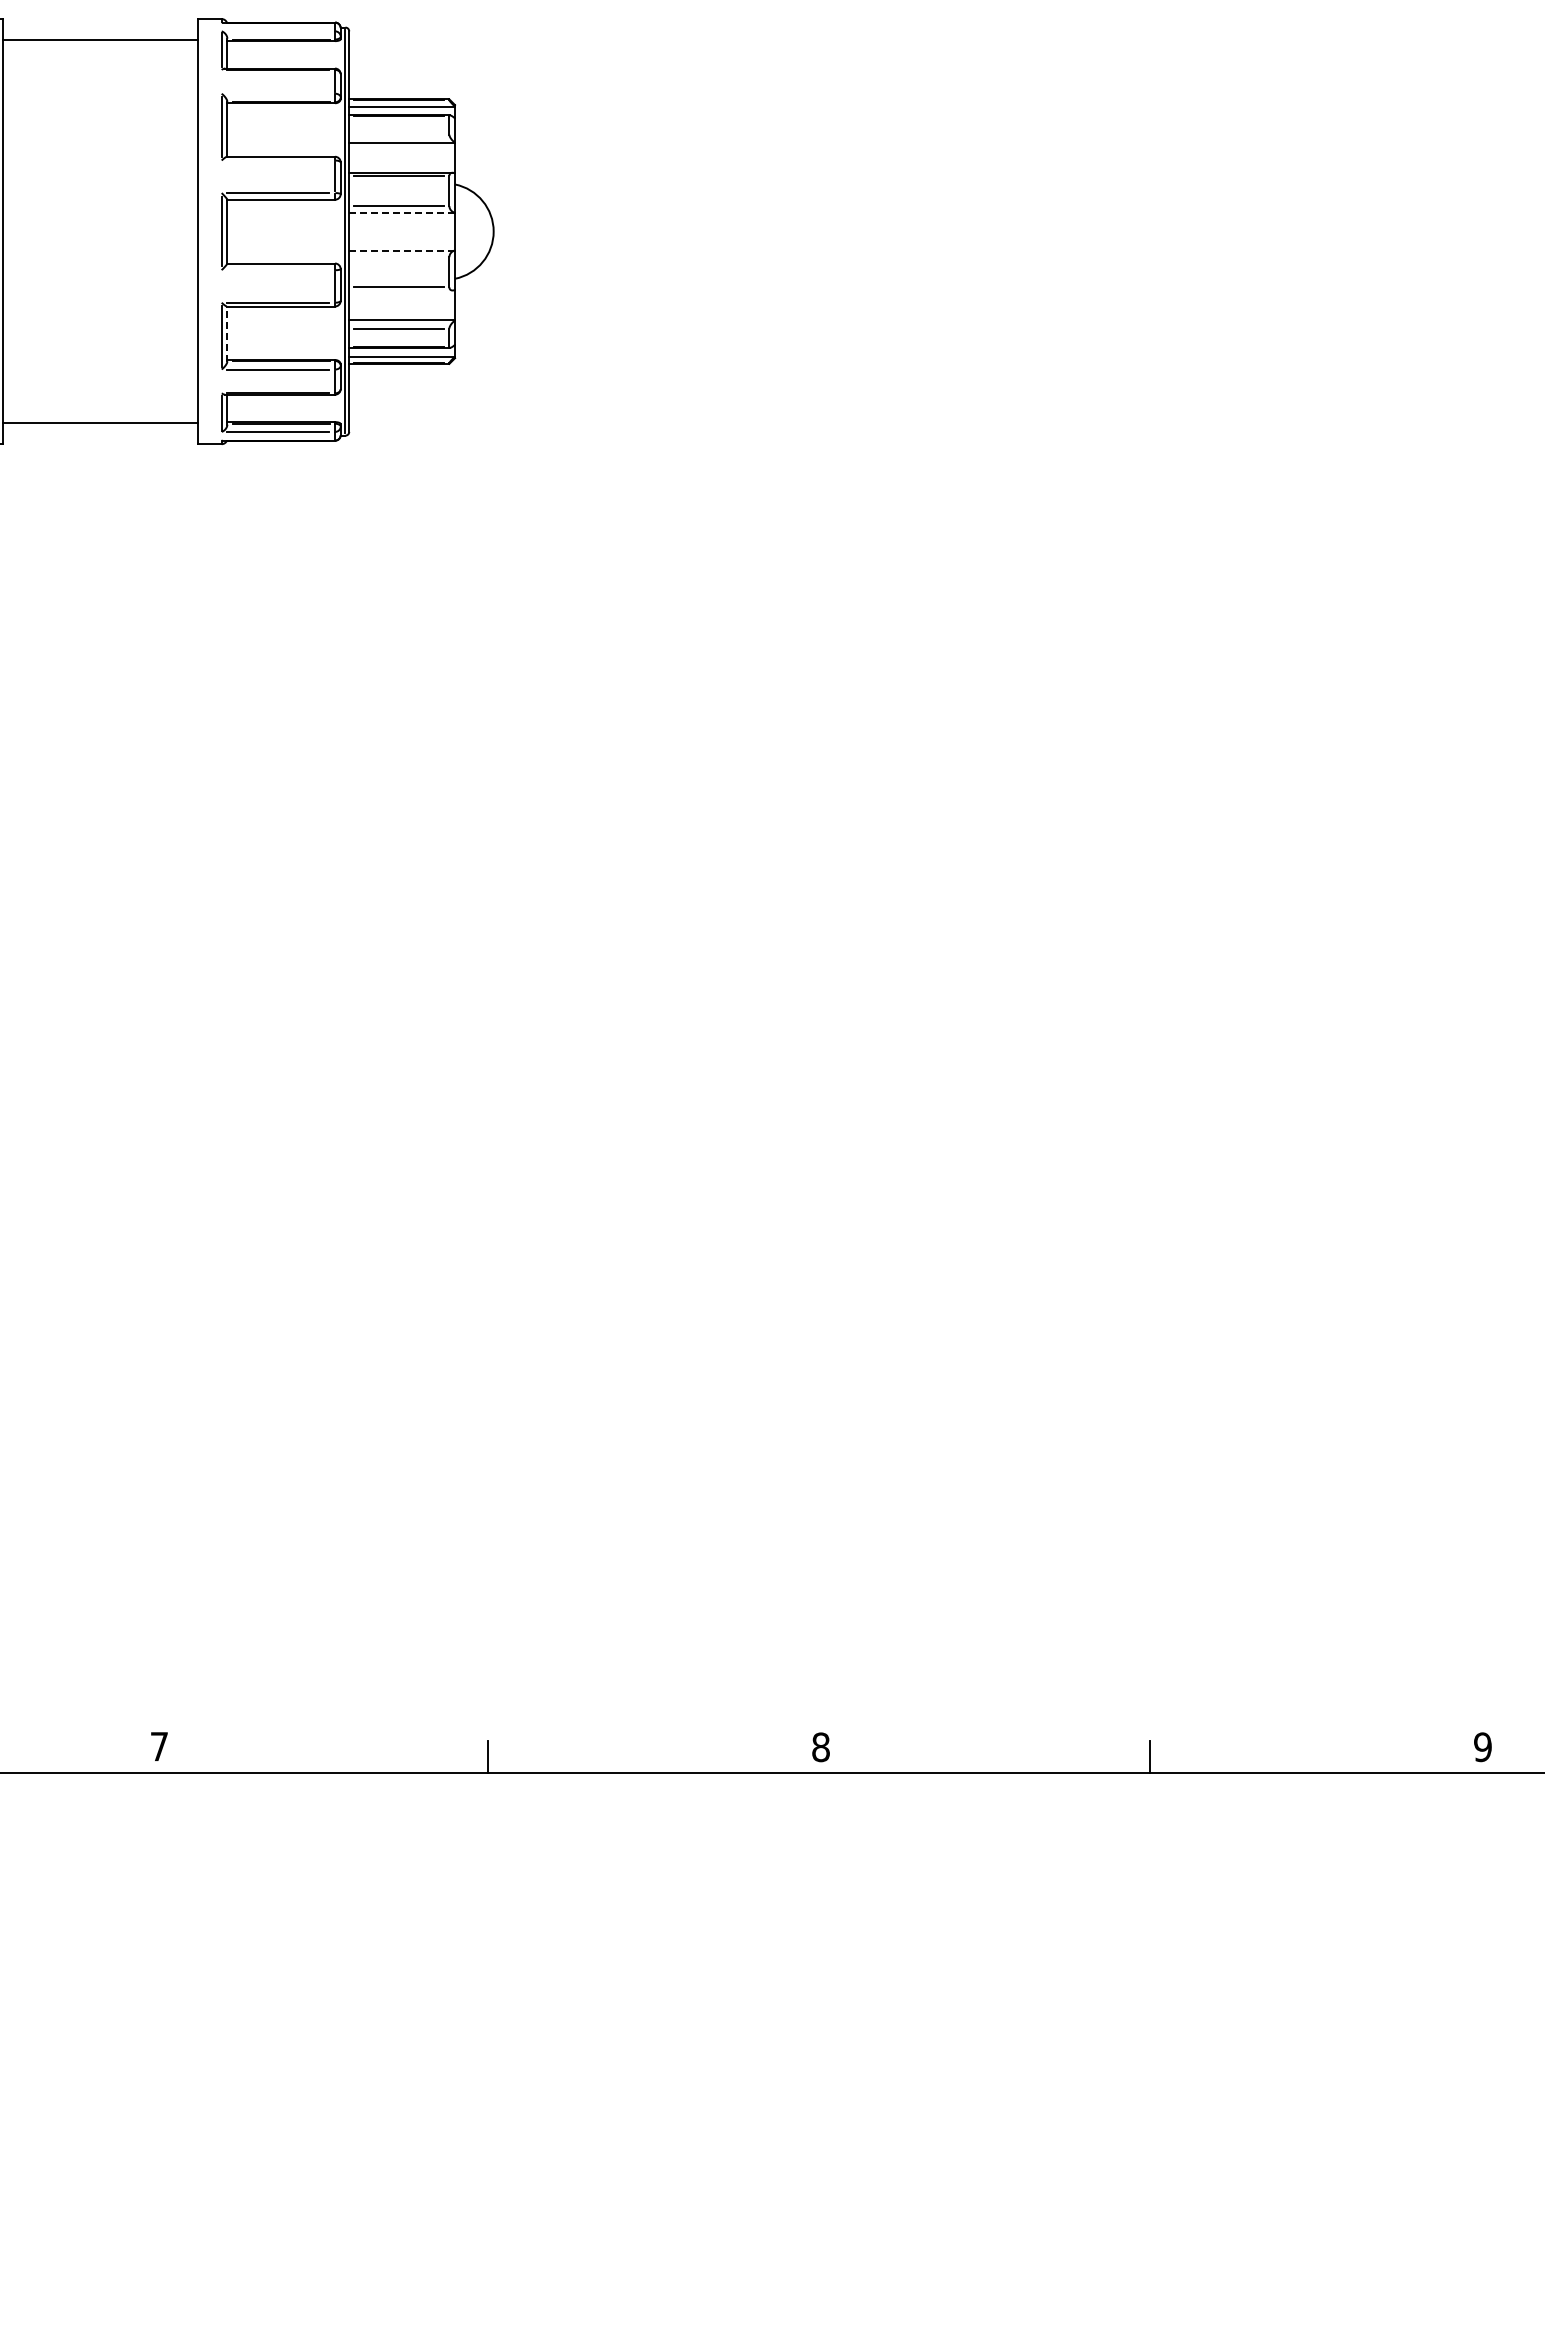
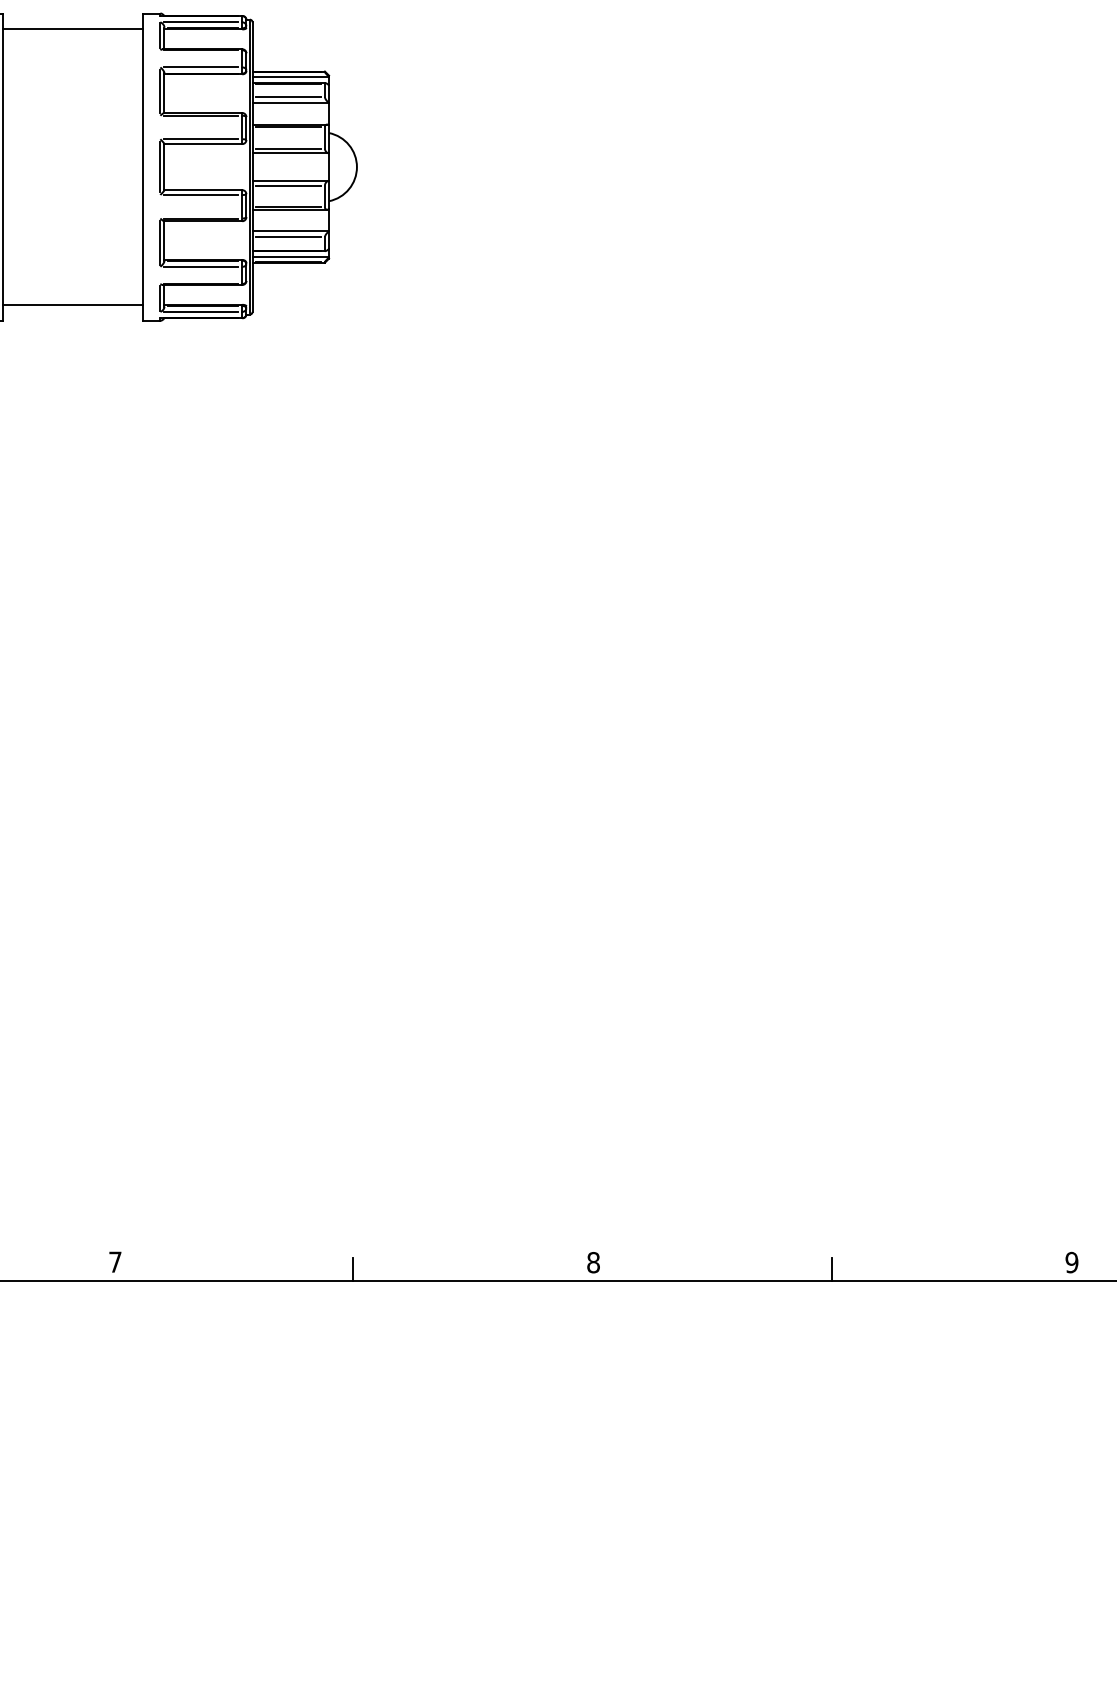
line: (278, 31) -> (201, 22), added
line: (278, 93) -> (201, 67), added
line: (399, 134) -> (288, 96), added
line: (278, 160) -> (201, 115), added
line: (402, 212) -> (291, 153), dashed -> solid
line: (402, 250) -> (291, 180), dashed -> solid
line: (399, 257) -> (288, 185), added
line: (278, 270) -> (201, 195), added
line: (400, 290) -> (289, 209), added
line: (227, 334) -> (164, 241), dashed -> solid

